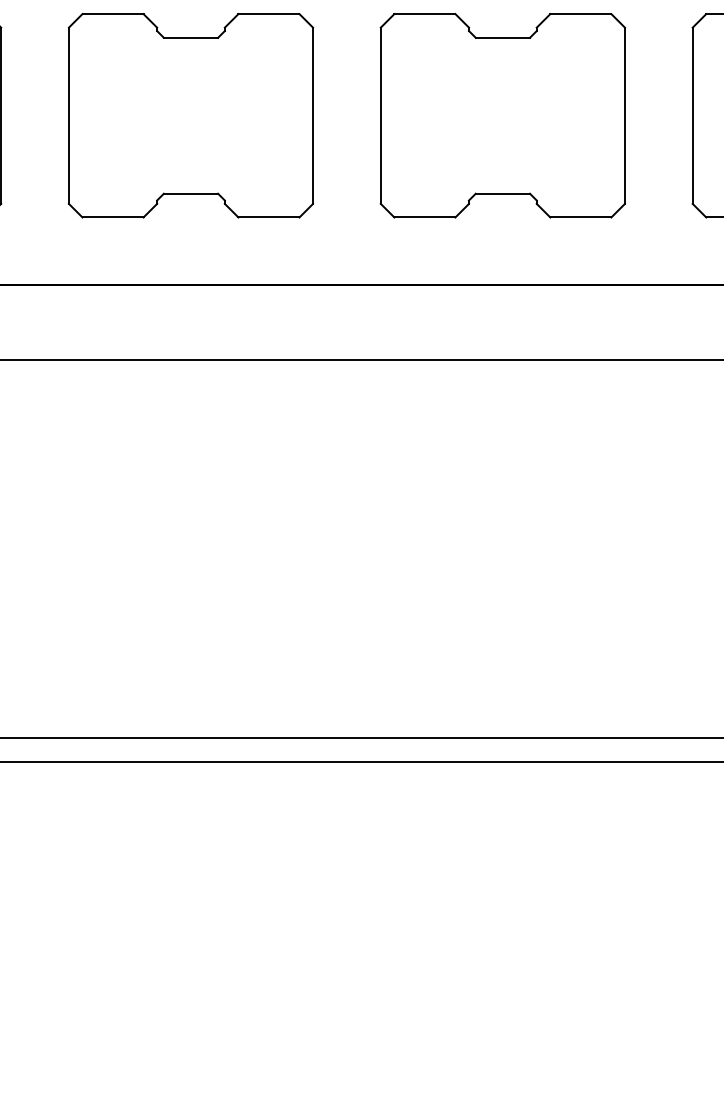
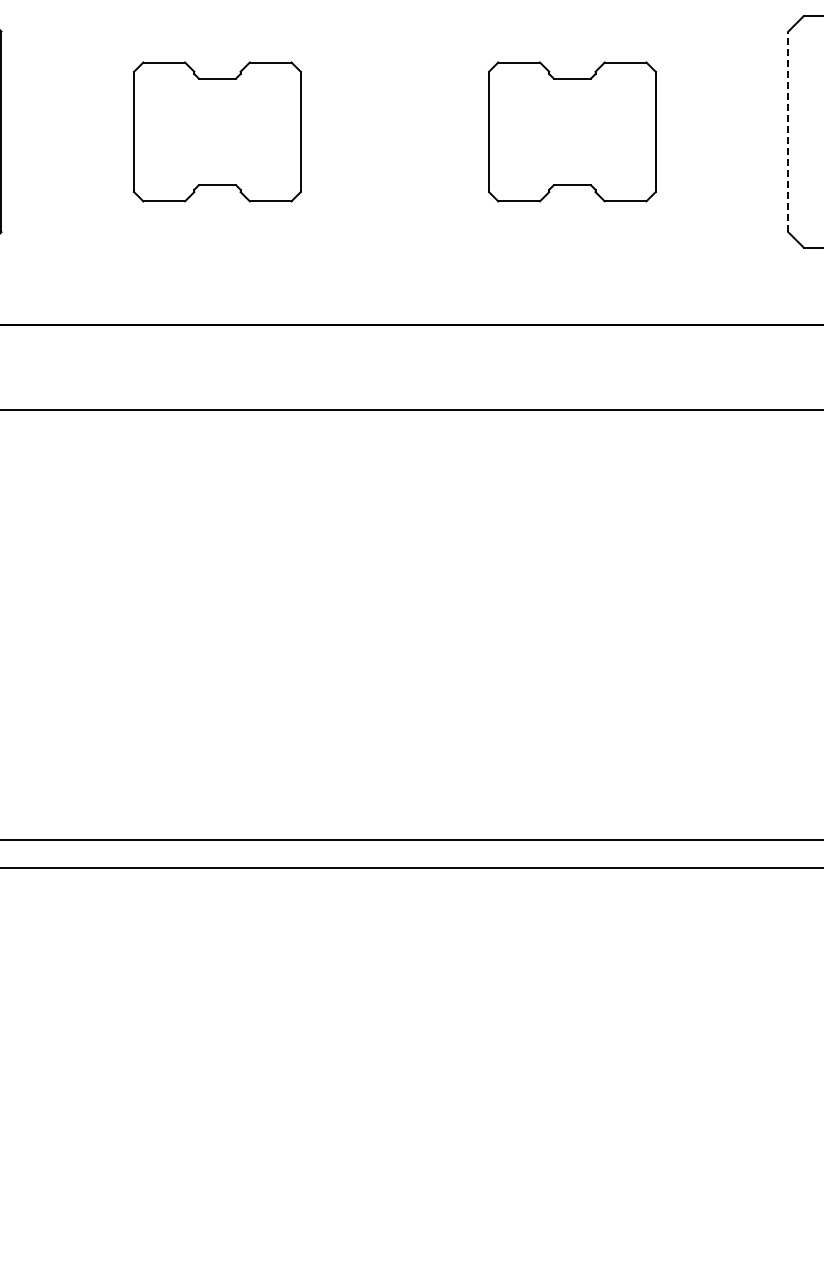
part: (191, 115) -> (217, 131), size x0.6
part: (503, 115) -> (572, 131), size x0.6
line: (692, 115) -> (788, 131), solid -> dashed

